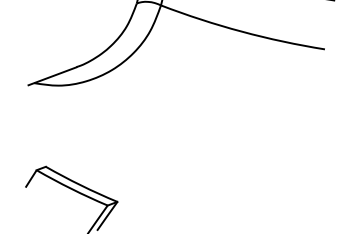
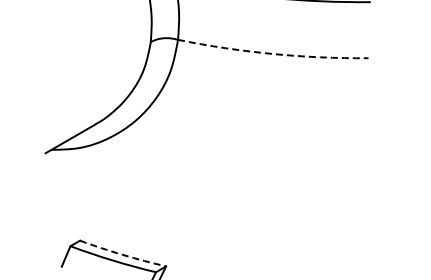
arc: (241, 31) -> (272, 53), solid -> dashed
arc: (80, 185) -> (122, 254), solid -> dashed

